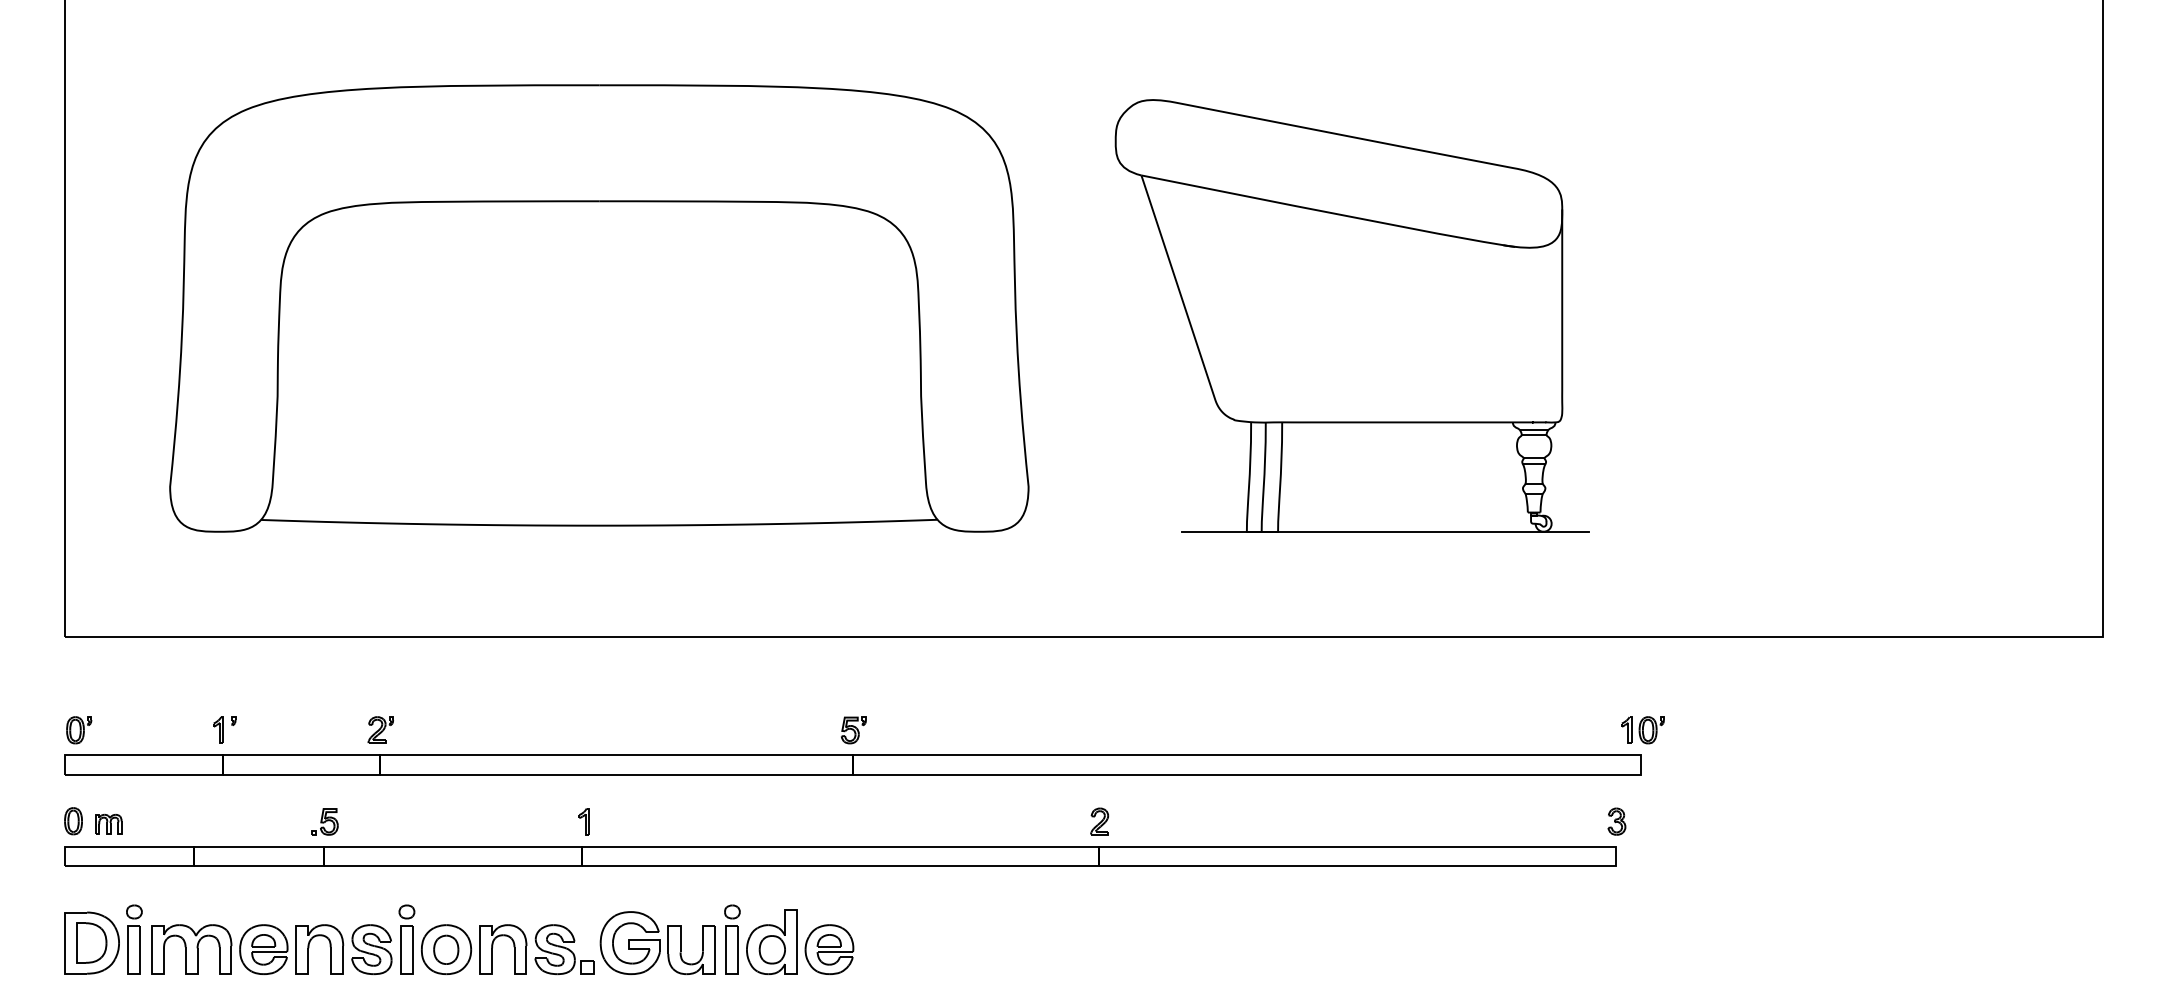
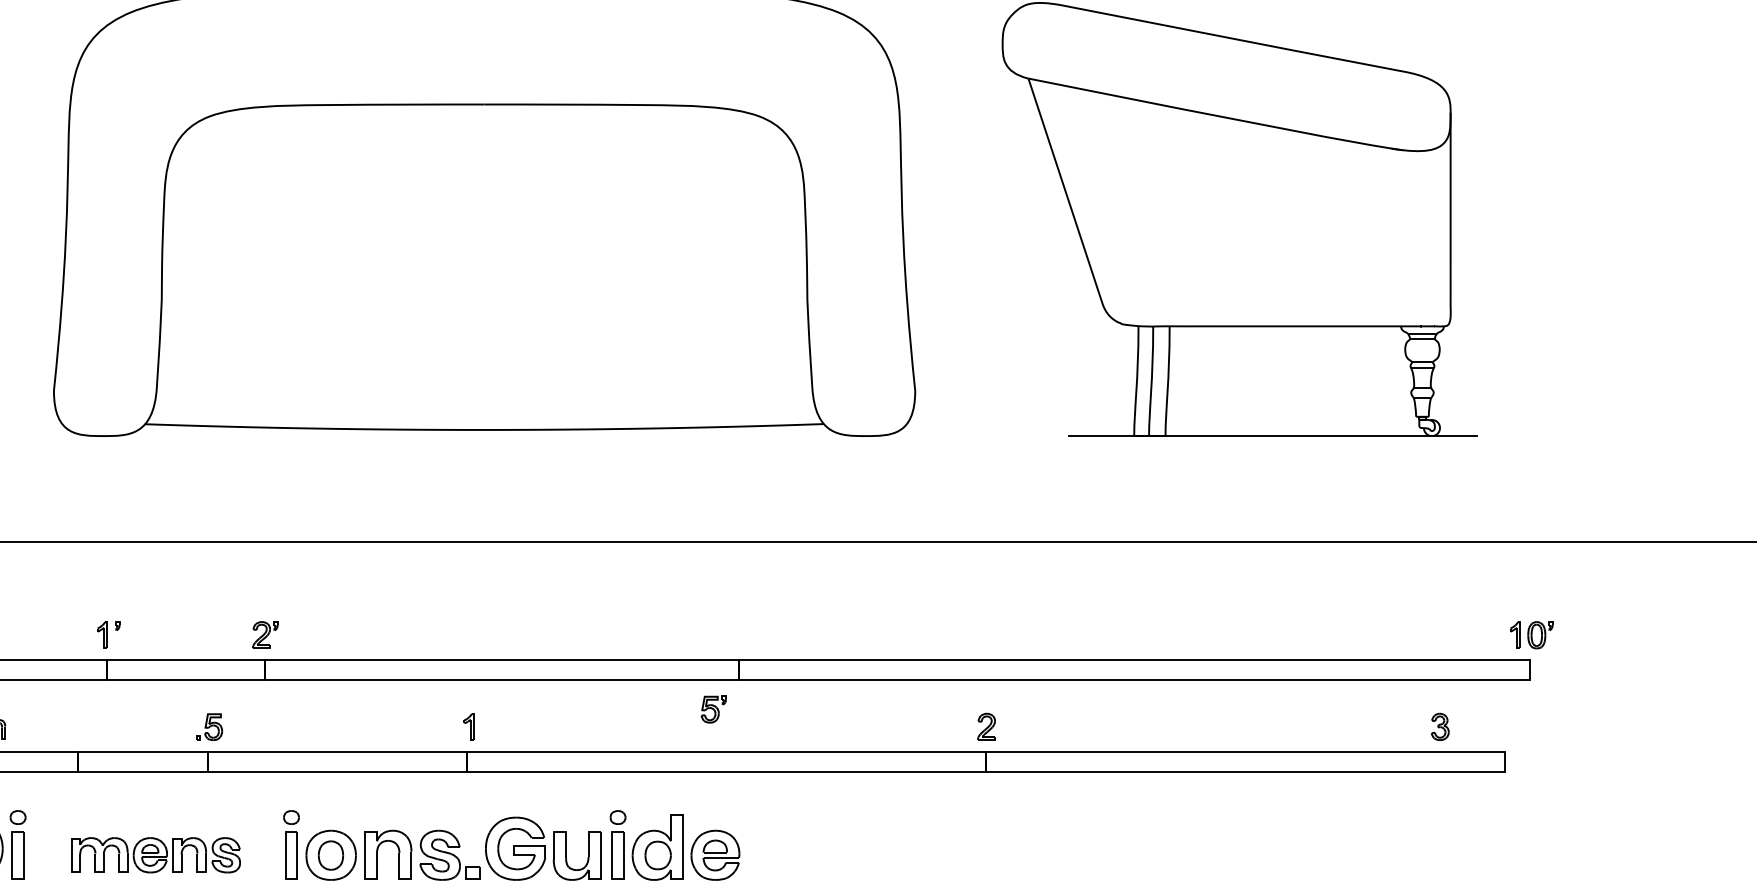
part: (853, 730) -> (713, 709), moved
part: (1616, 821) -> (1439, 726), moved
part: (271, 949) -> (155, 855), size x0.7

